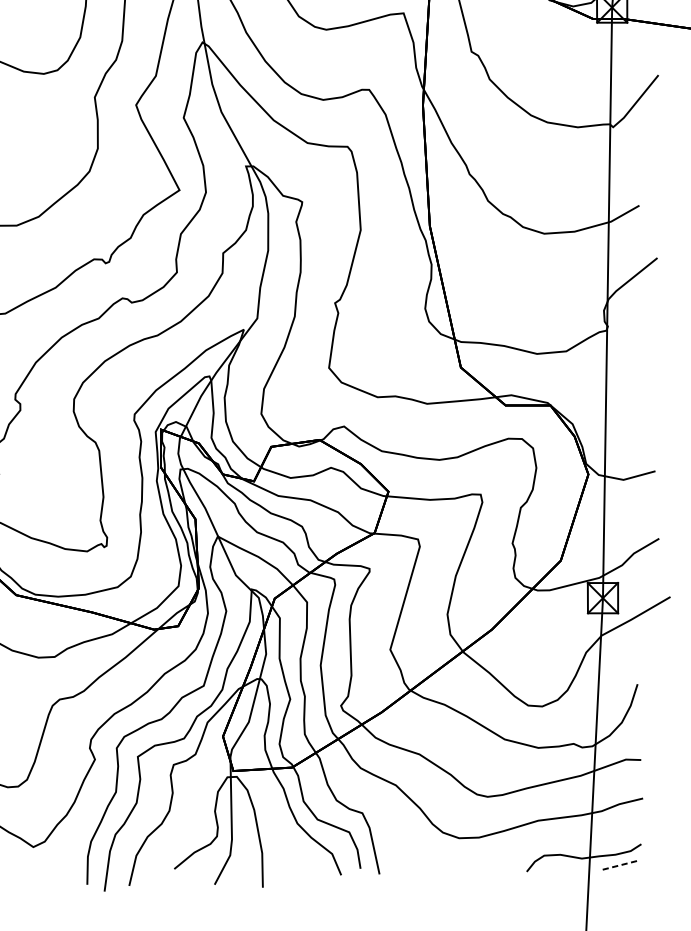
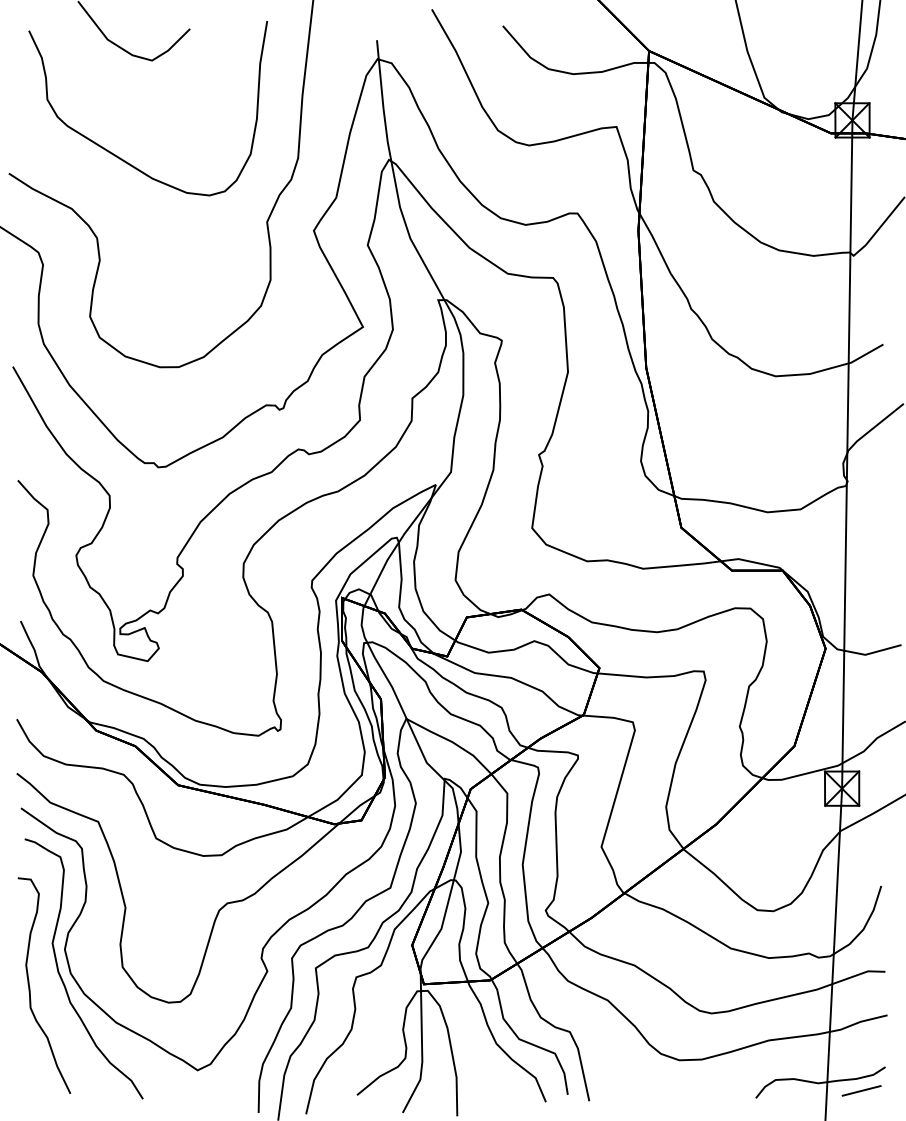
line: (621, 864) -> (862, 1090), dashed -> solid

